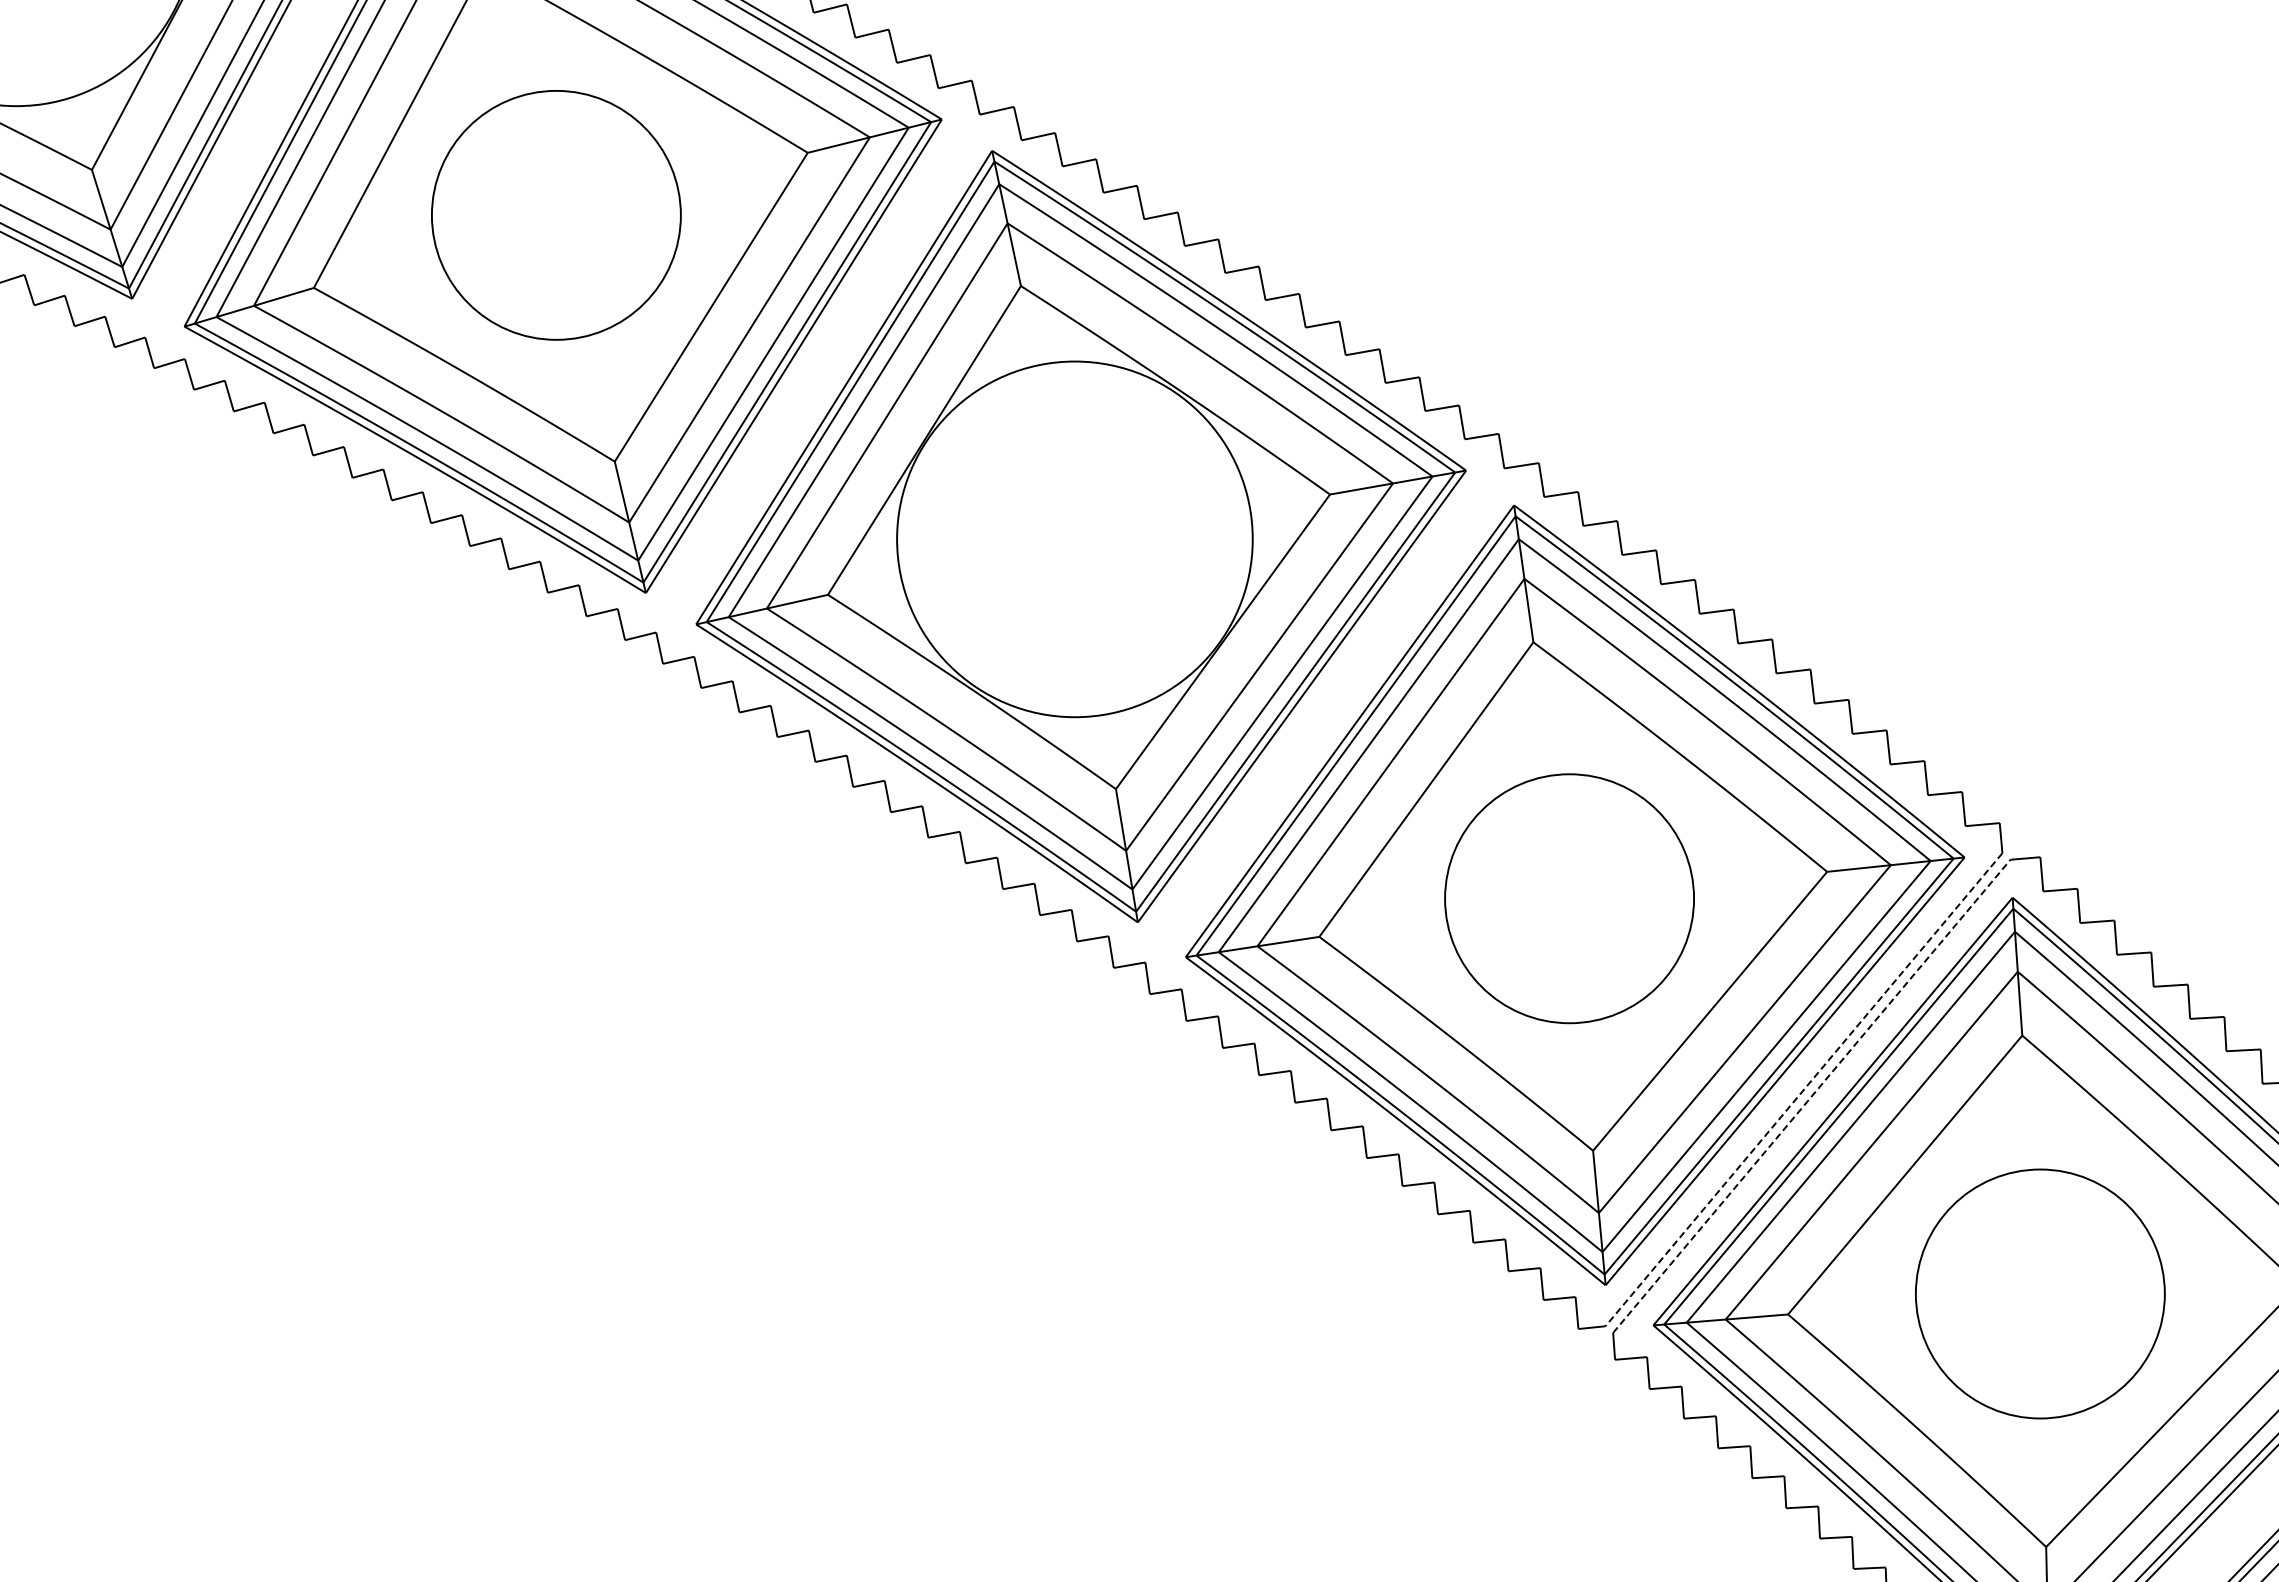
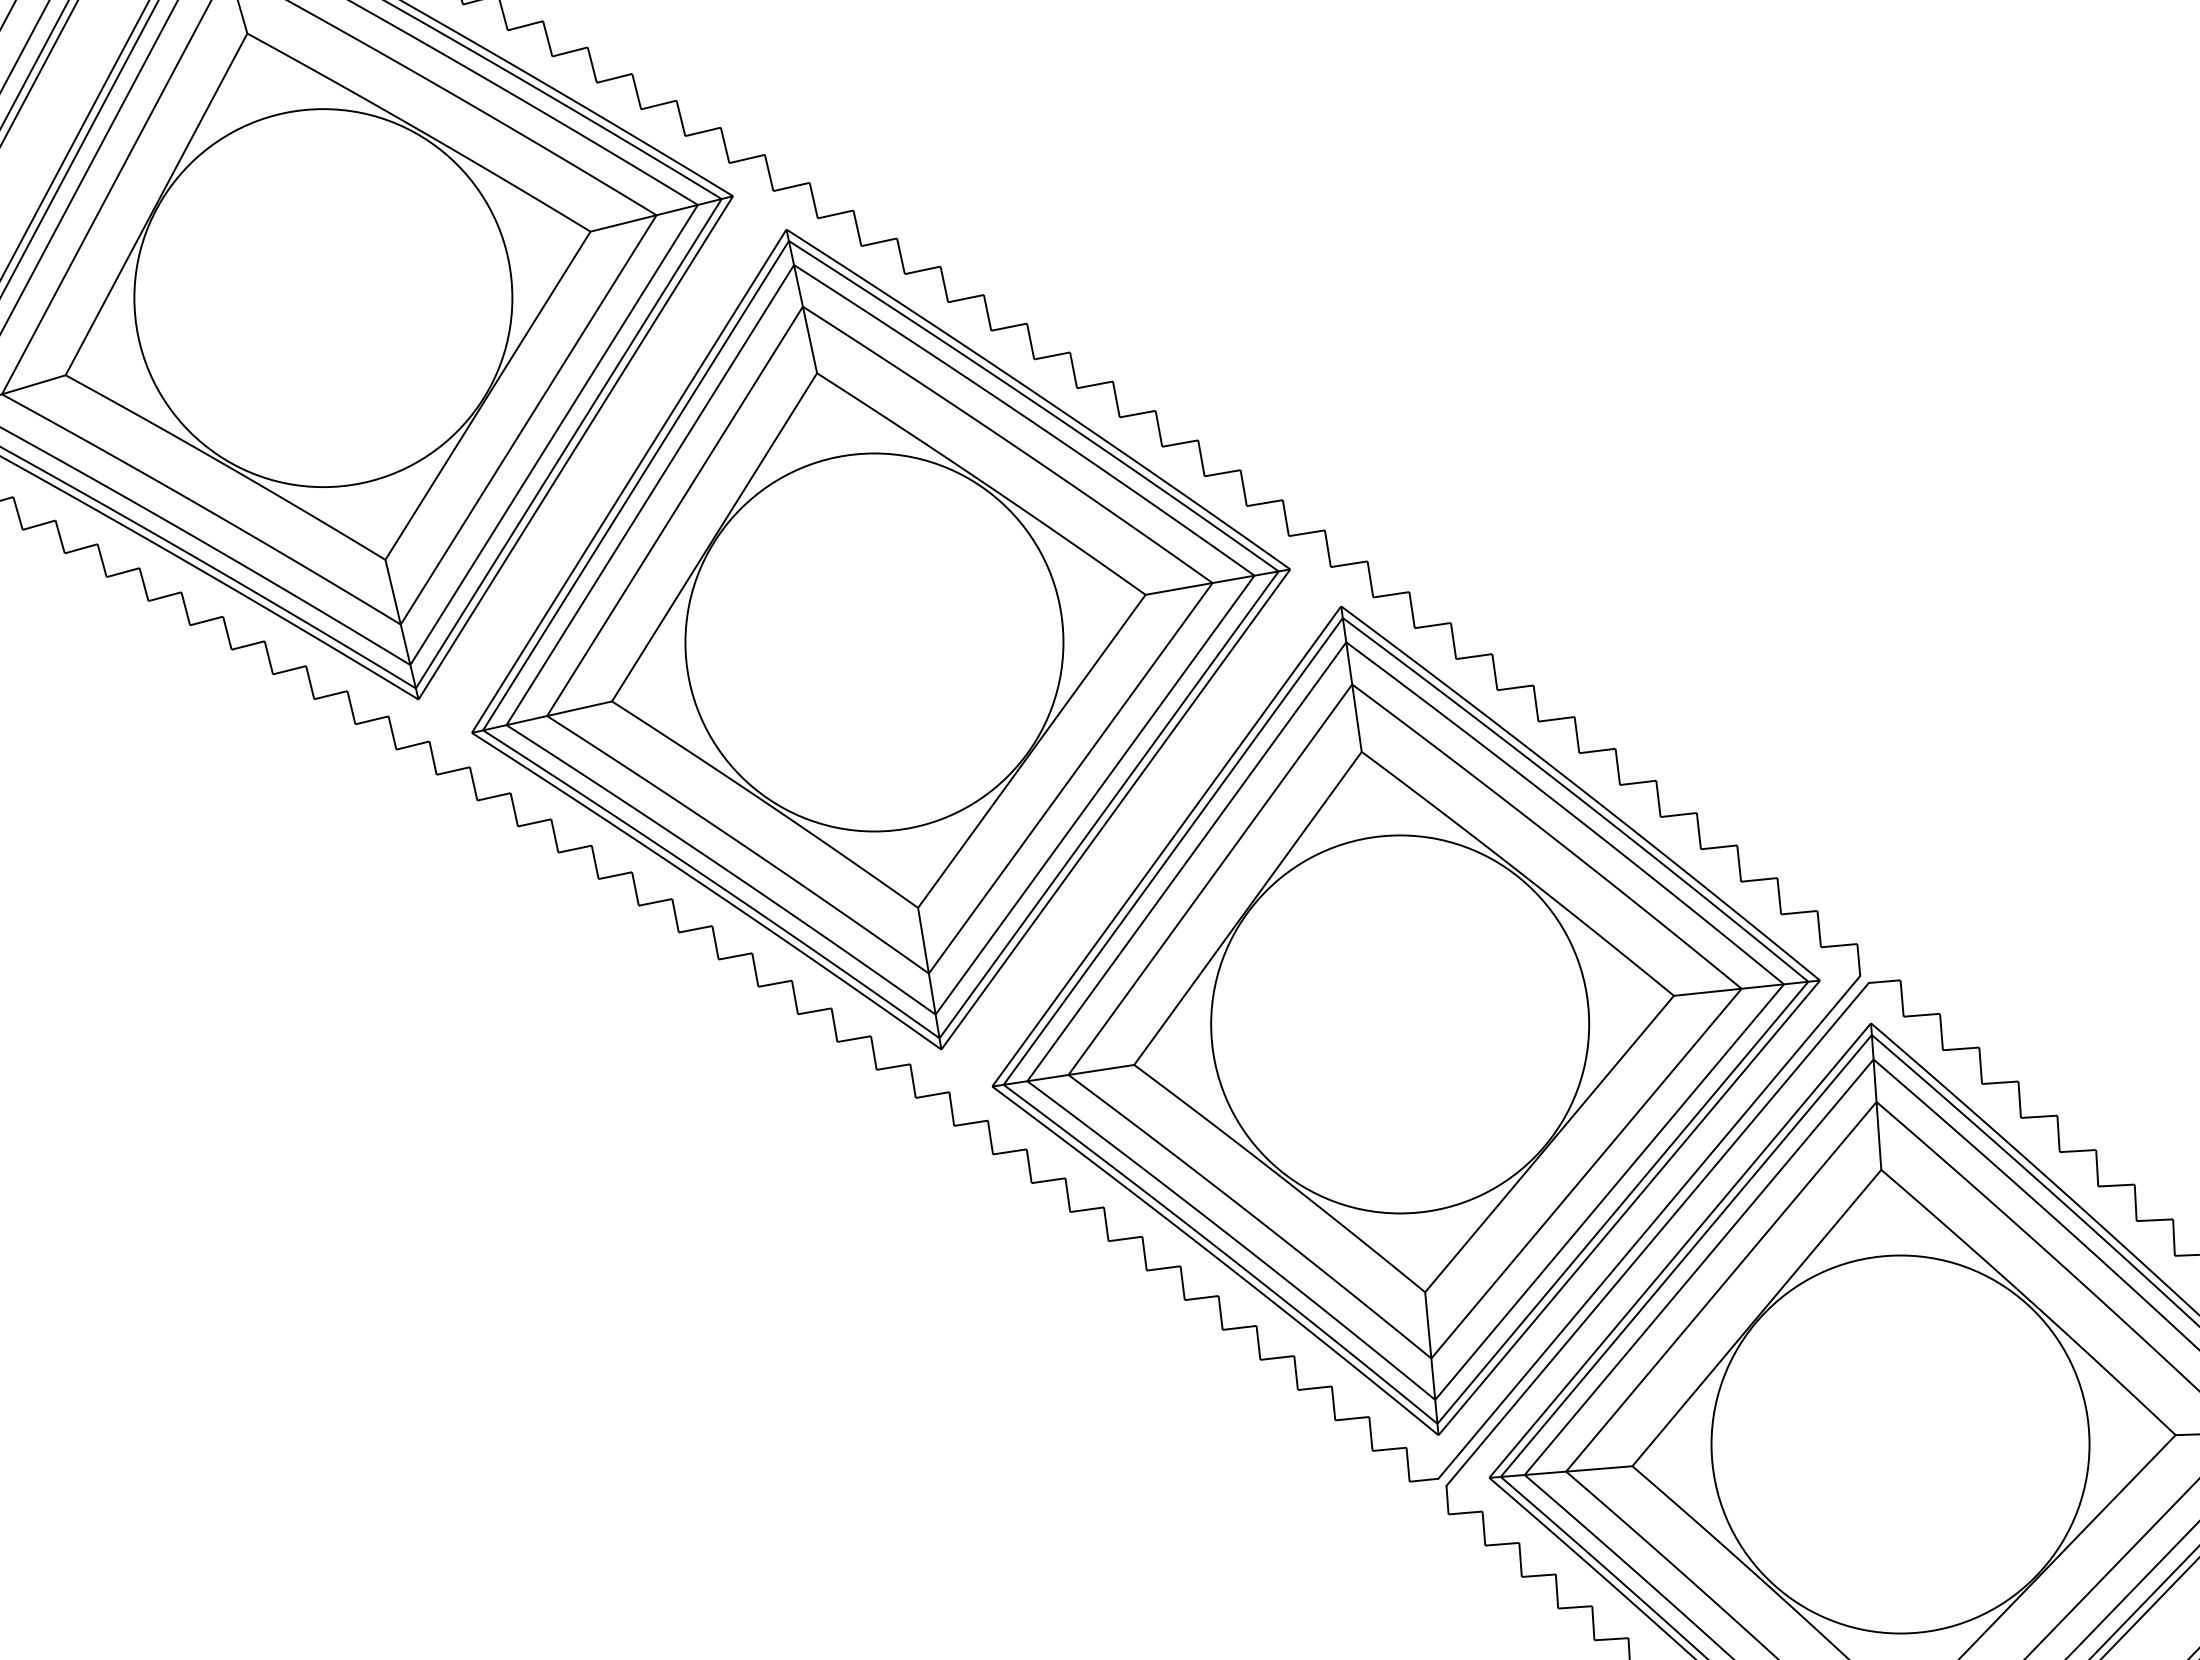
circle: (556, 215) -> (323, 298), size x1.43
circle: (1569, 898) -> (1400, 1024), size x1.43
line: (1803, 1089) -> (1648, 1227), dashed -> solid
line: (1811, 1096) -> (1657, 1234), dashed -> solid
circle: (2040, 1293) -> (1900, 1443), size x1.43

